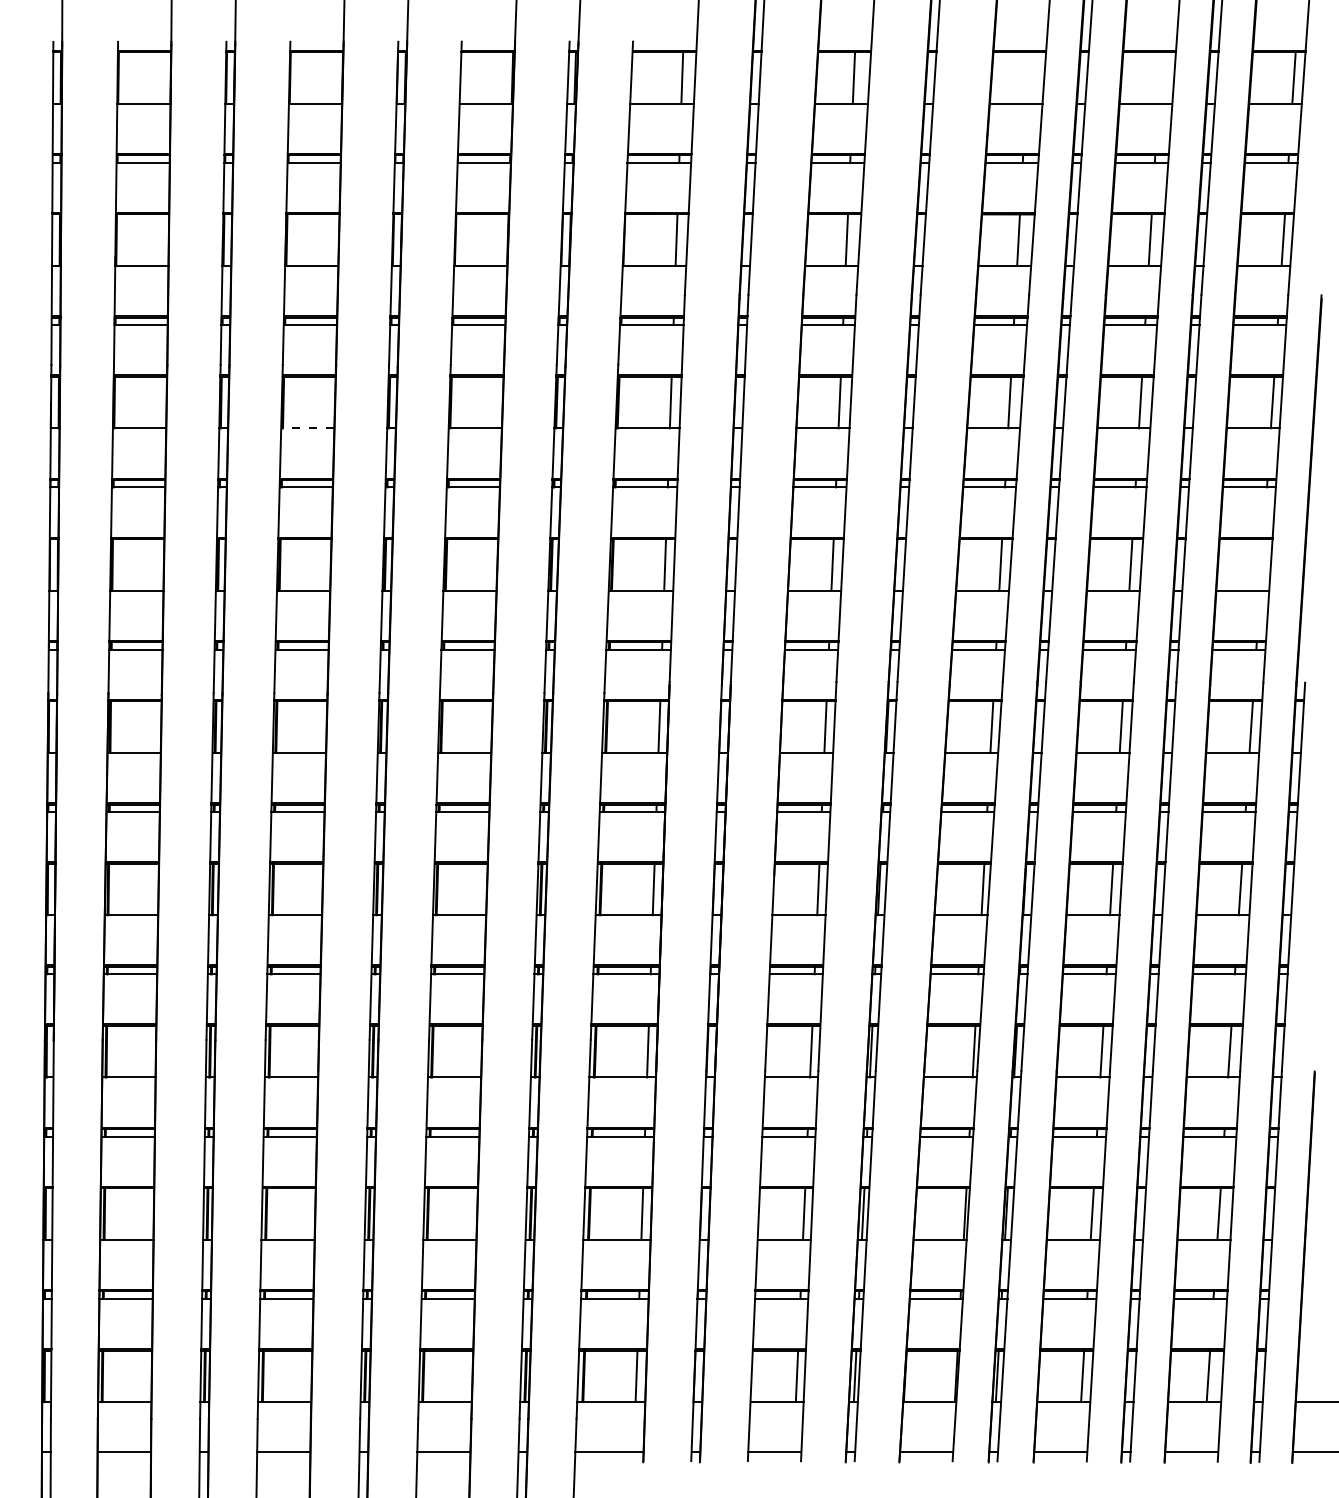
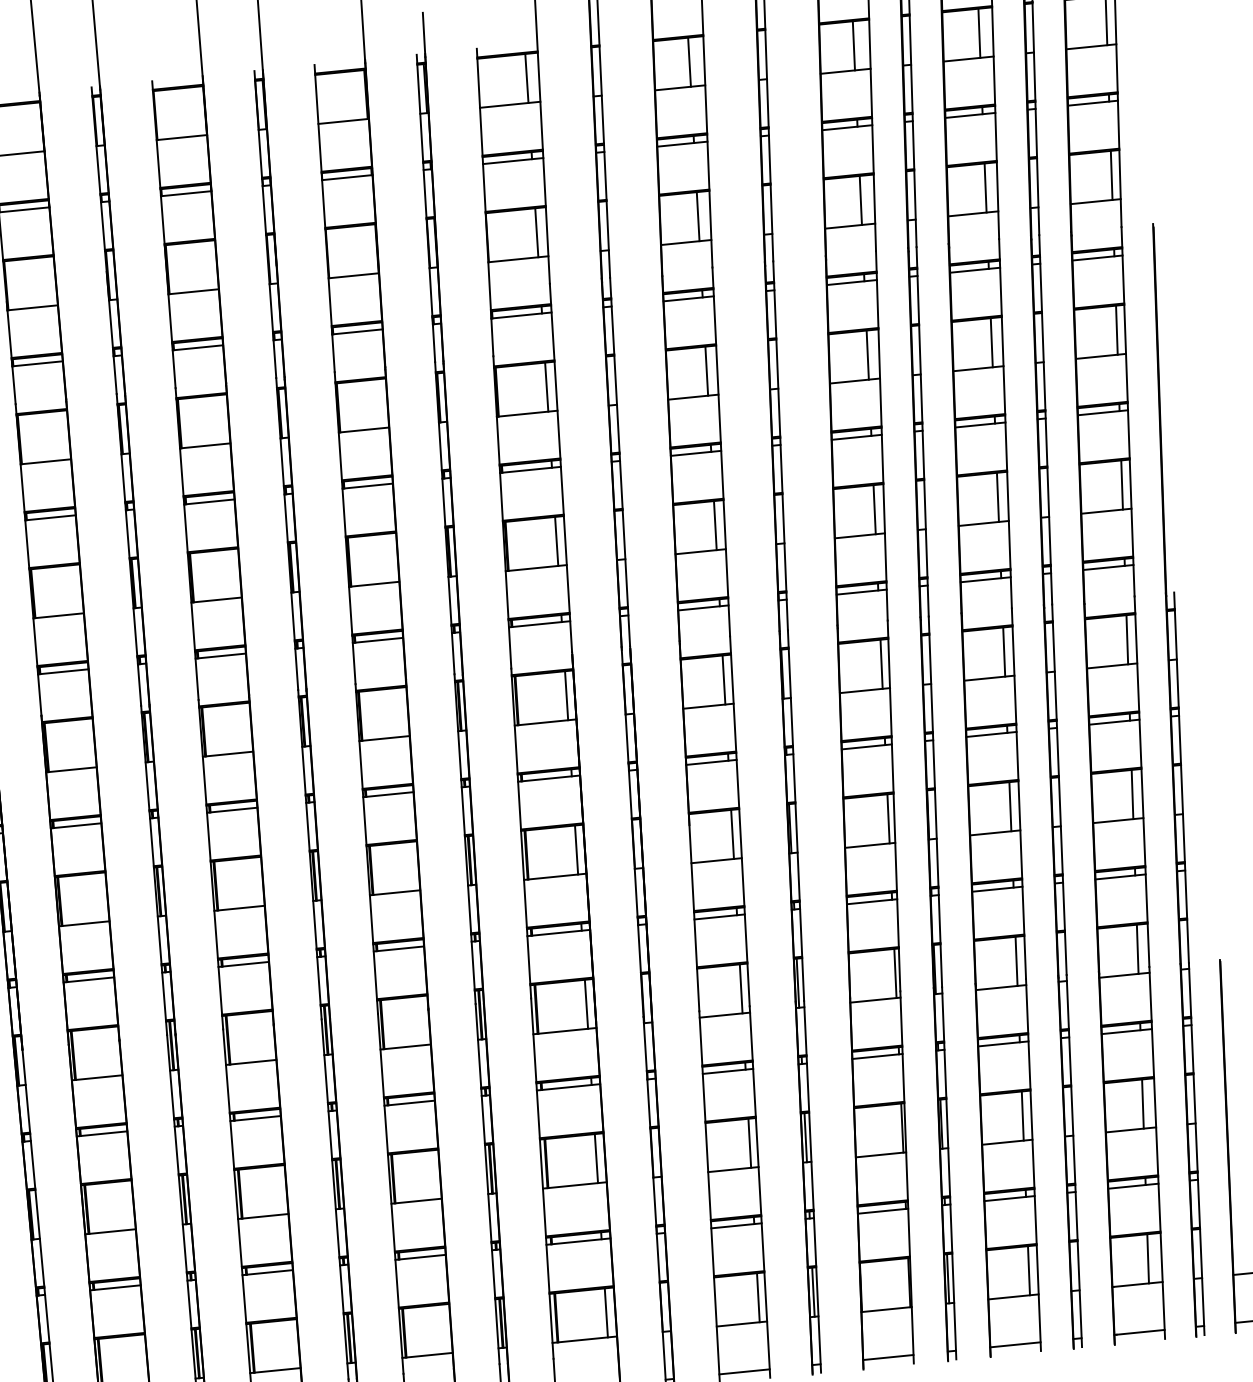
line: (1027, 77) -> (853, 45), added
line: (1159, 77) -> (978, 32), added
line: (307, 428) -> (204, 446), dashed -> solid
line: (1261, 564) -> (1121, 484), added

